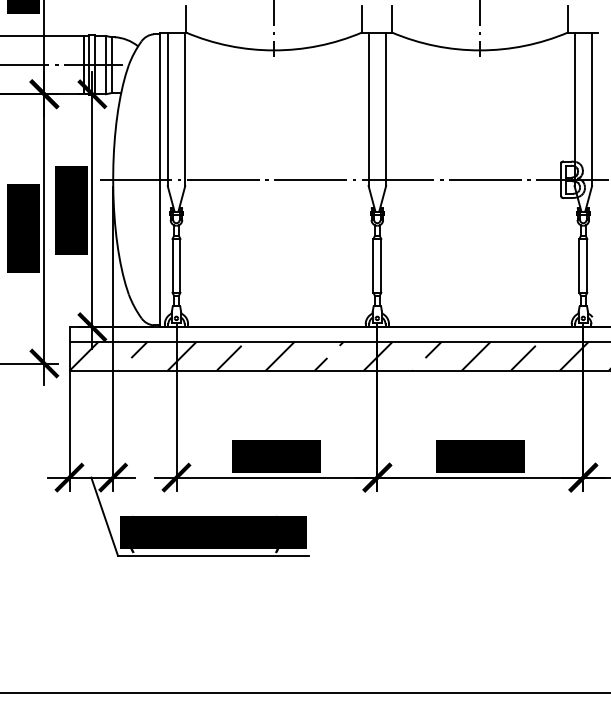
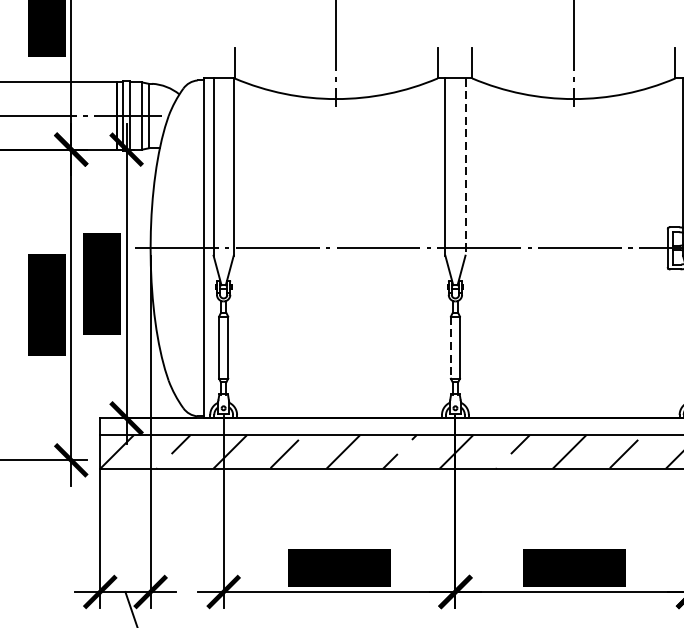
line: (386, 109) -> (465, 167), solid -> dashed
line: (373, 265) -> (450, 347), solid -> dashed

